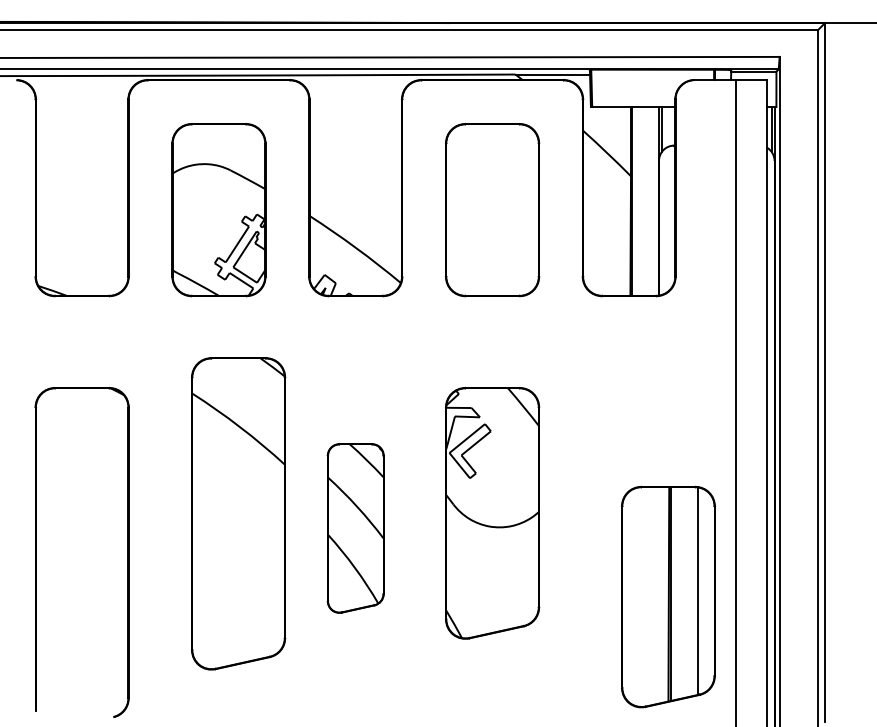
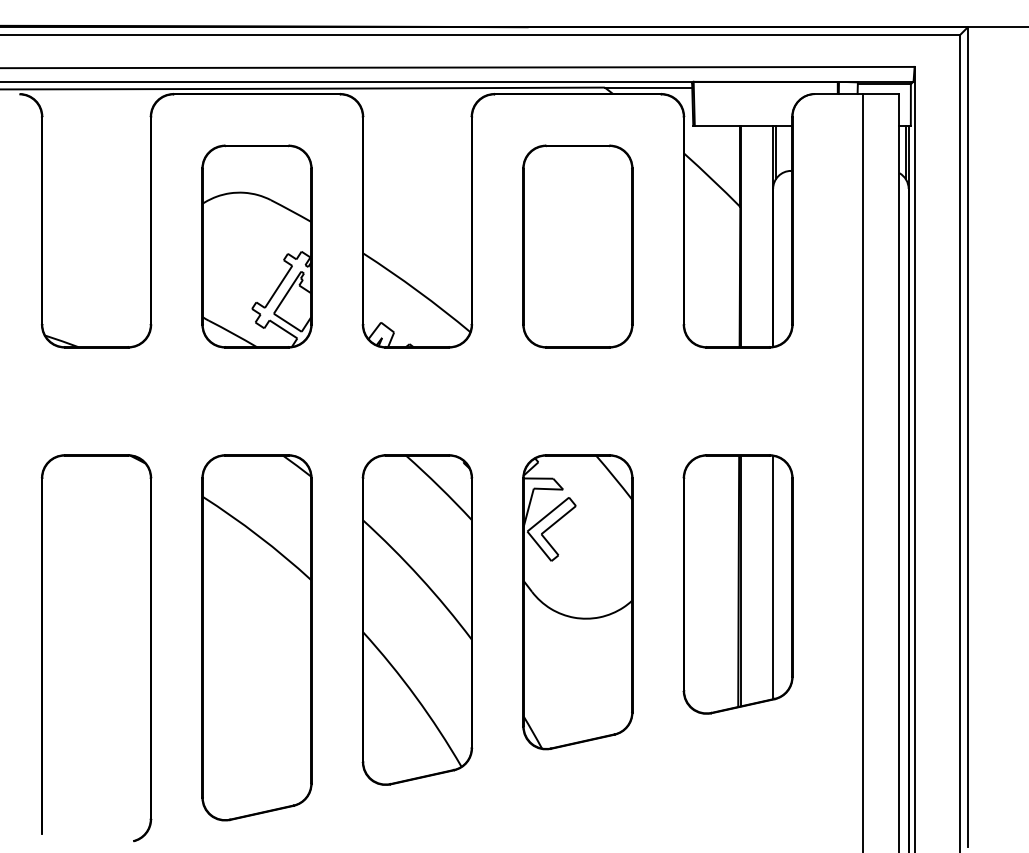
part: (238, 513) -> (256, 637), moved
part: (355, 528) -> (417, 619), size x1.67
part: (667, 597) -> (737, 584), moved

